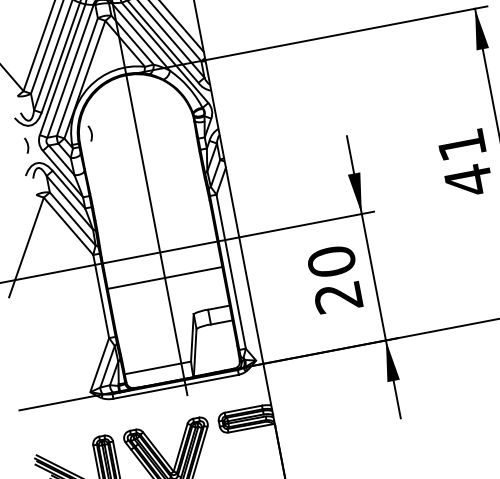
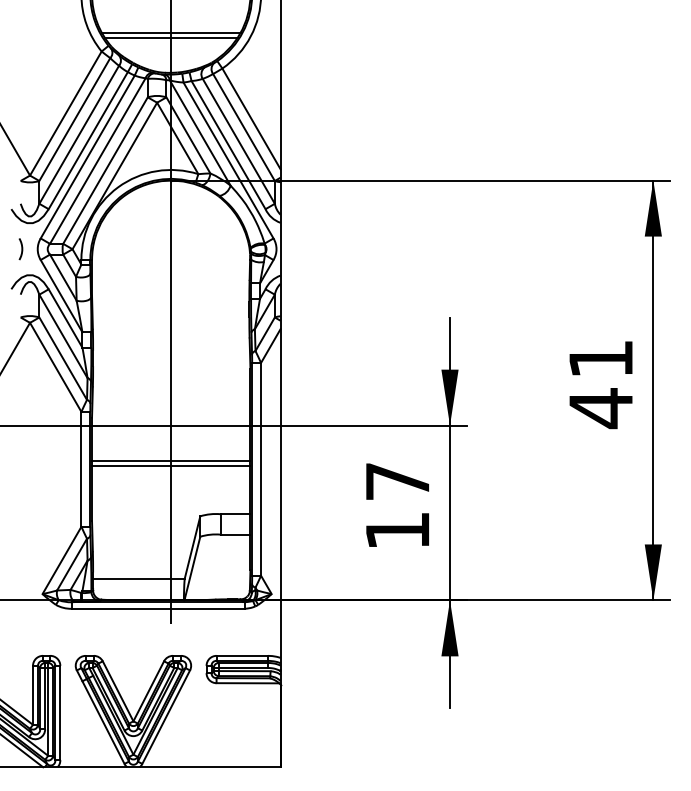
arc: (91, 133) -> (109, 249), removed
text: (334, 279) -> (397, 505), 20 -> 17
line: (165, 281) -> (171, 465), added

